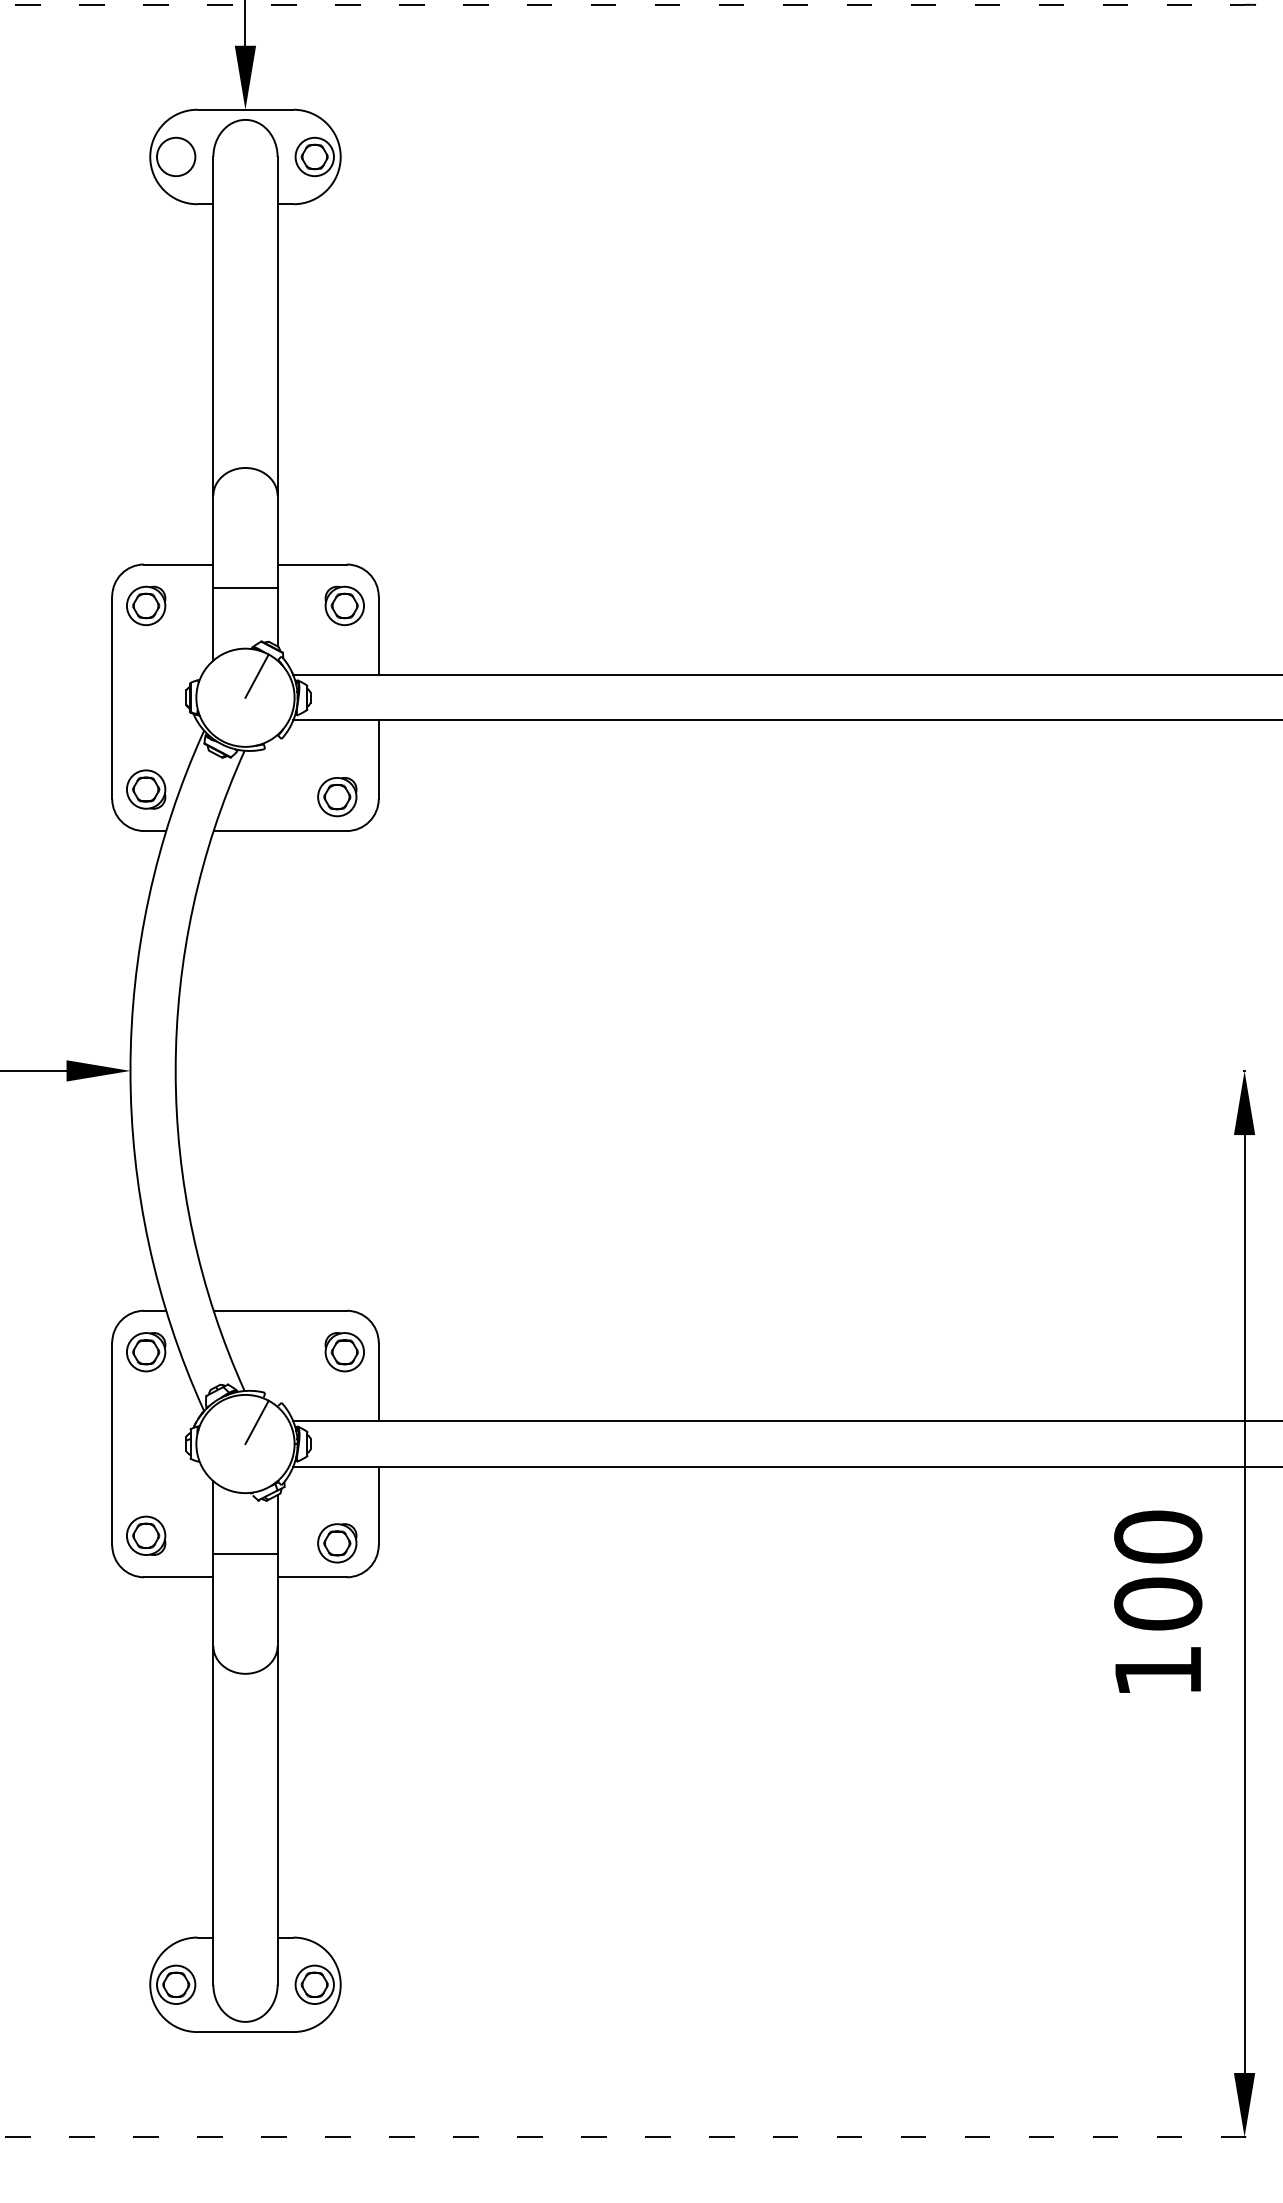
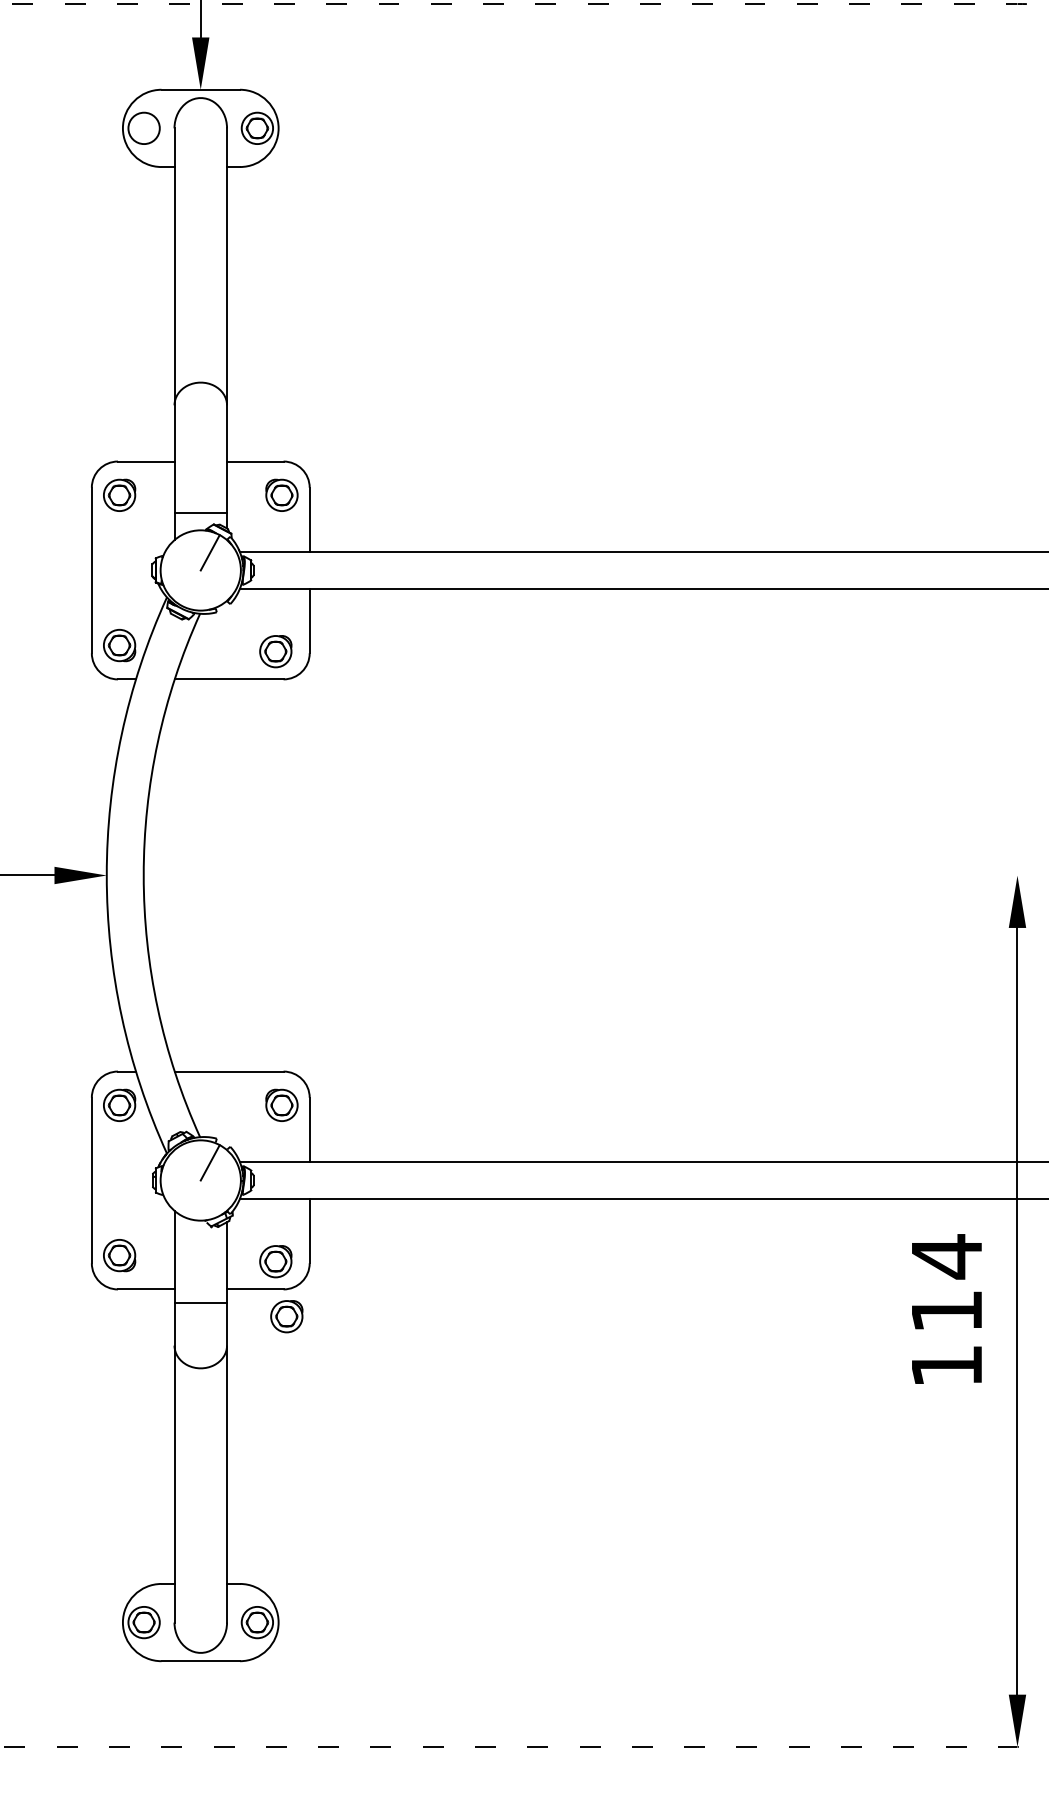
line: (245, 587) -> (200, 512), moved
line: (245, 1554) -> (200, 1303), moved
text: (1157, 1570) -> (946, 1283), 100 -> 114
part: (350, 1610) -> (286, 1316), added

